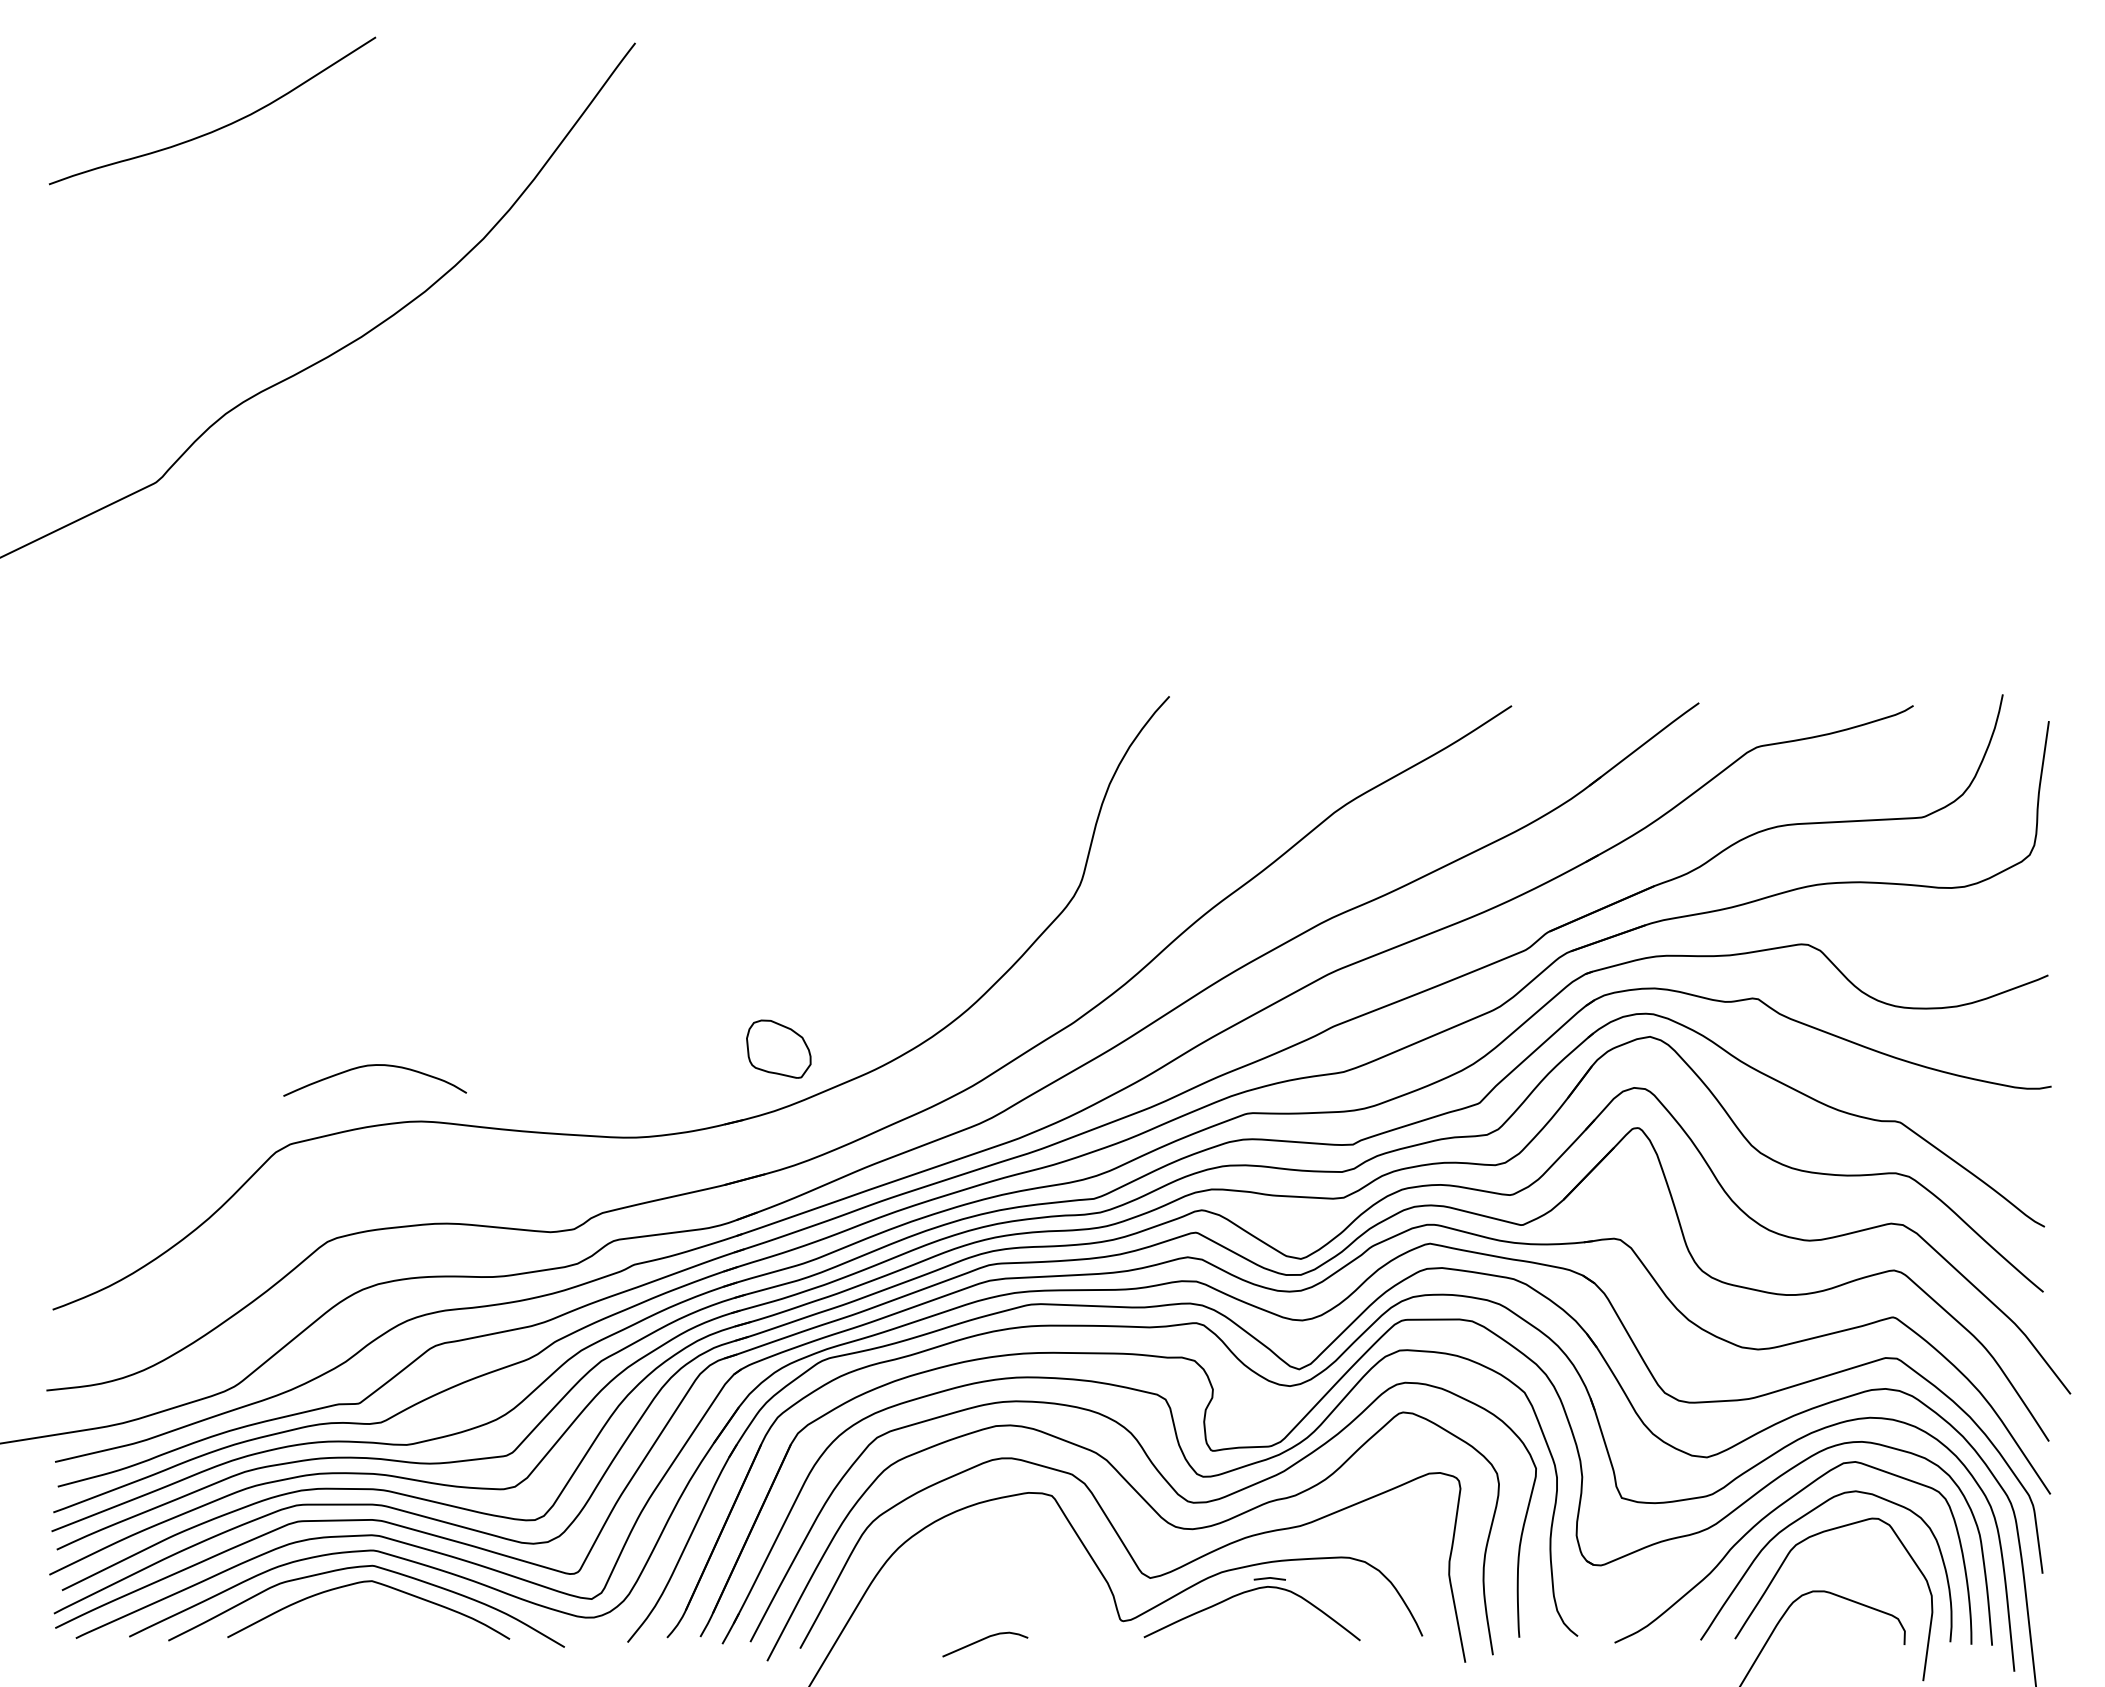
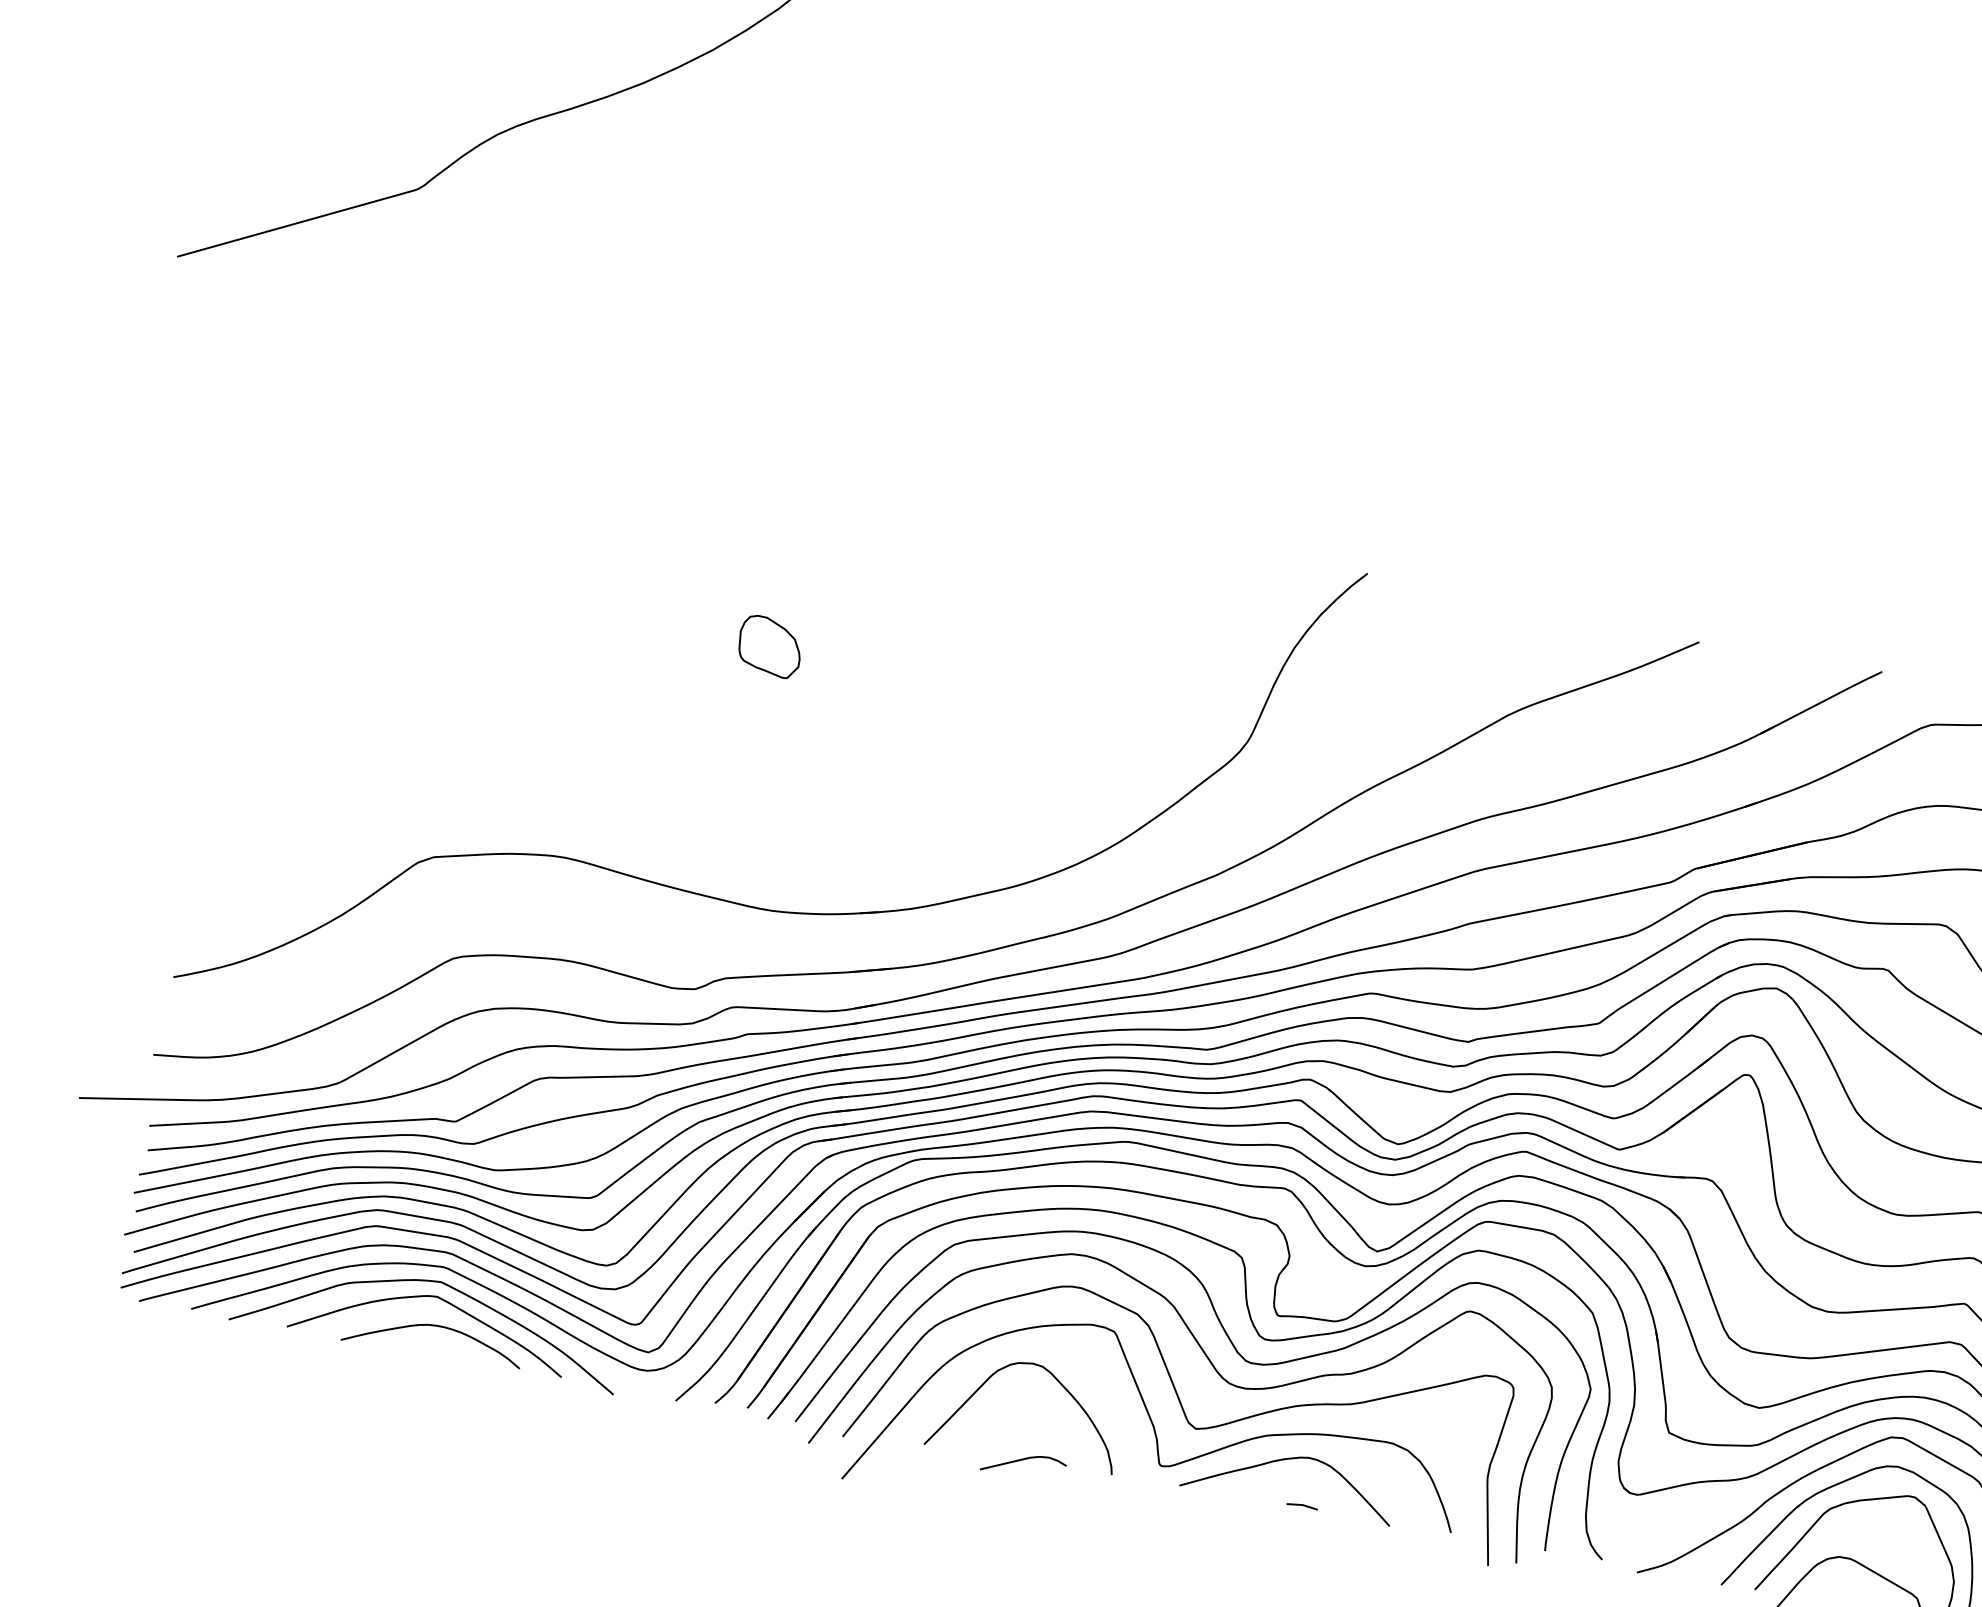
part: (778, 1048) -> (769, 646), moved
curve: (373, 1066) -> (433, 1326), moved
curve: (1006, 1557) -> (1059, 1383), added
line: (1269, 1578) -> (1302, 1505), moved

